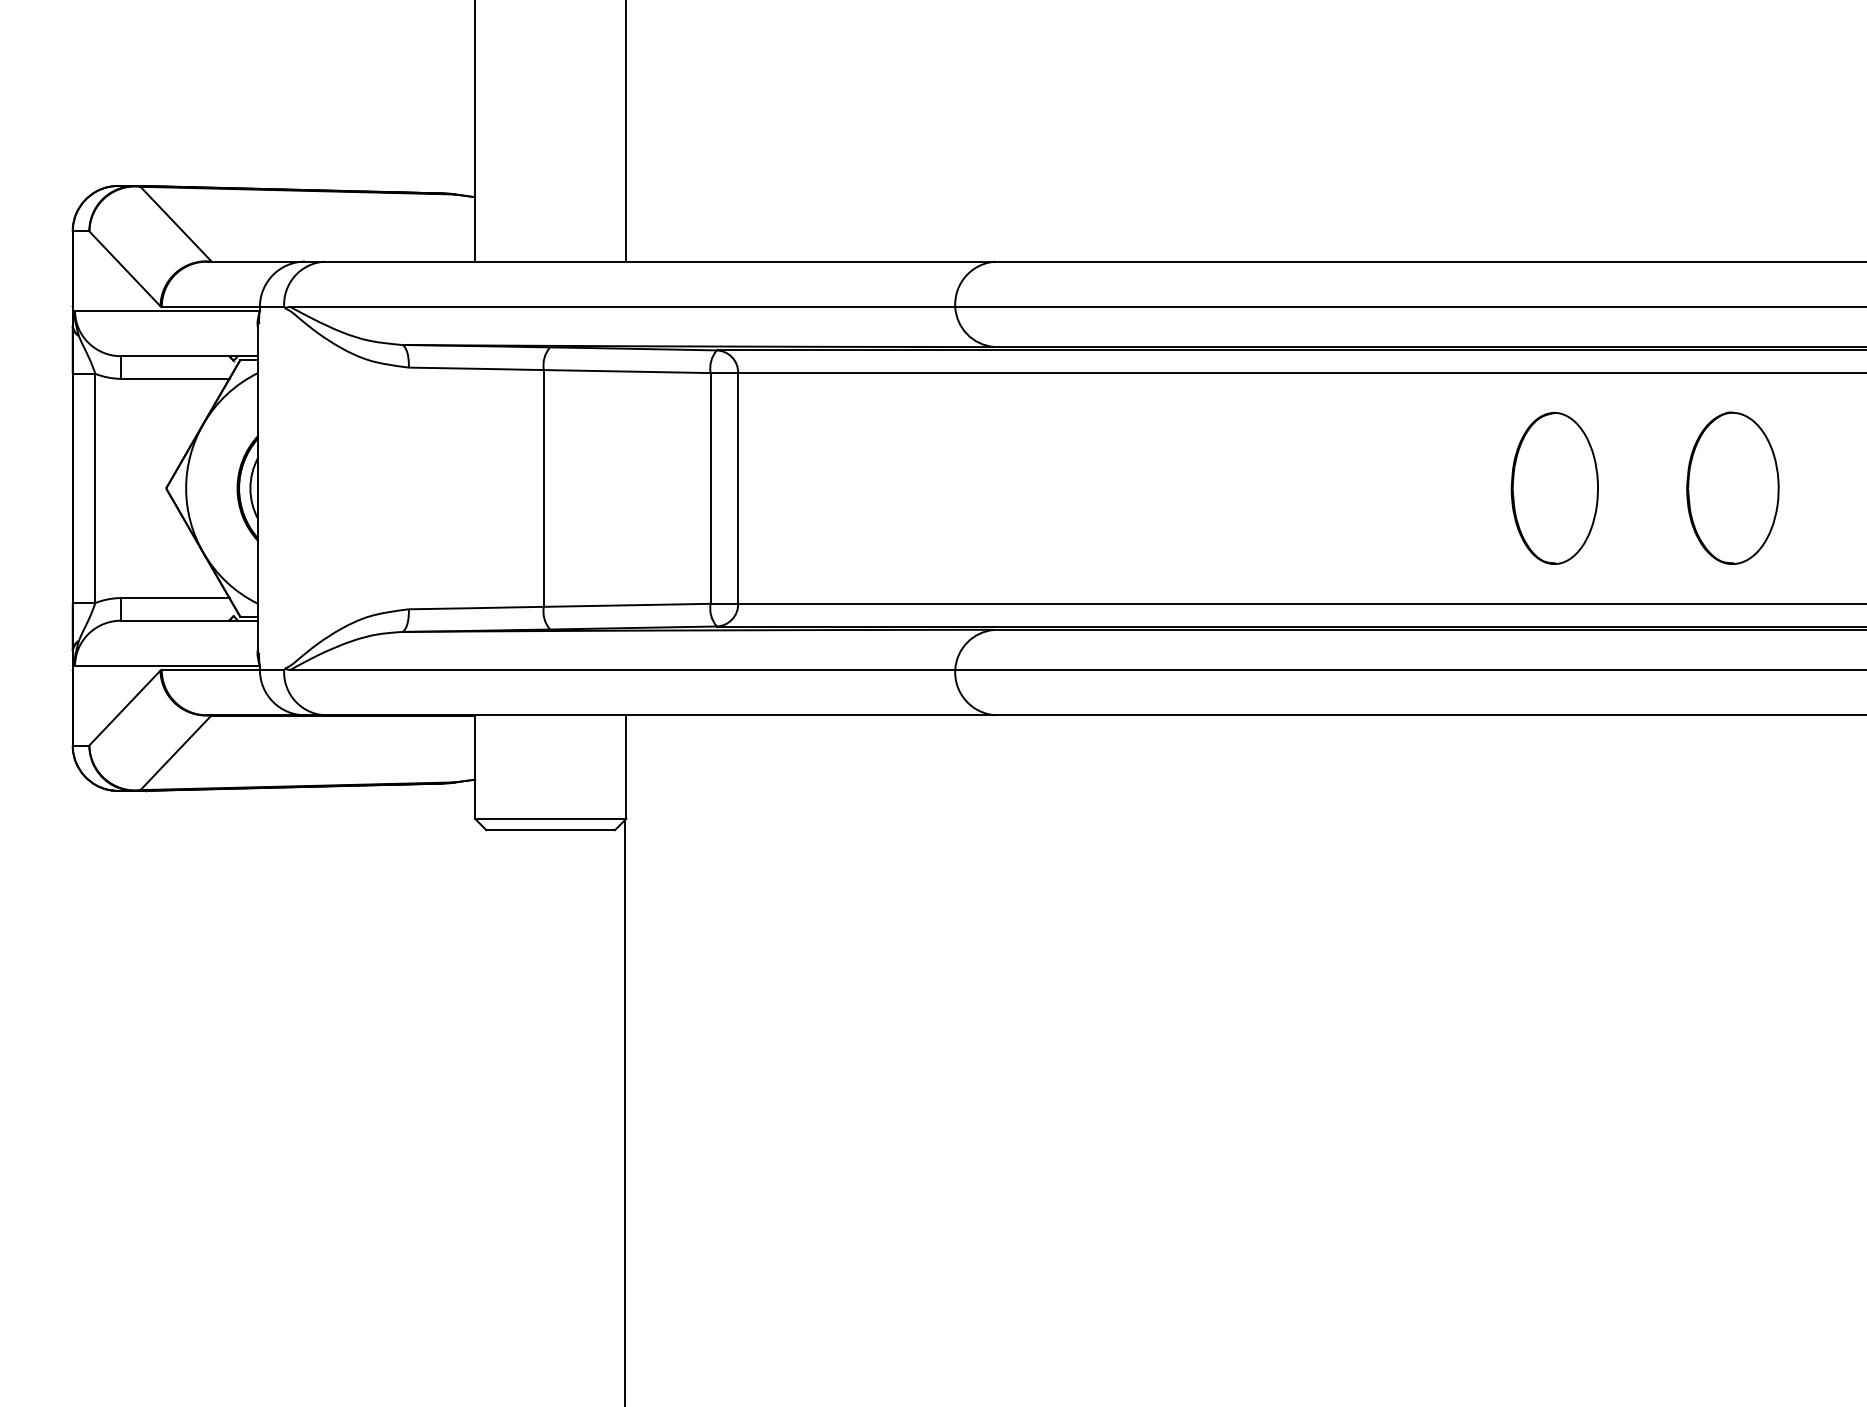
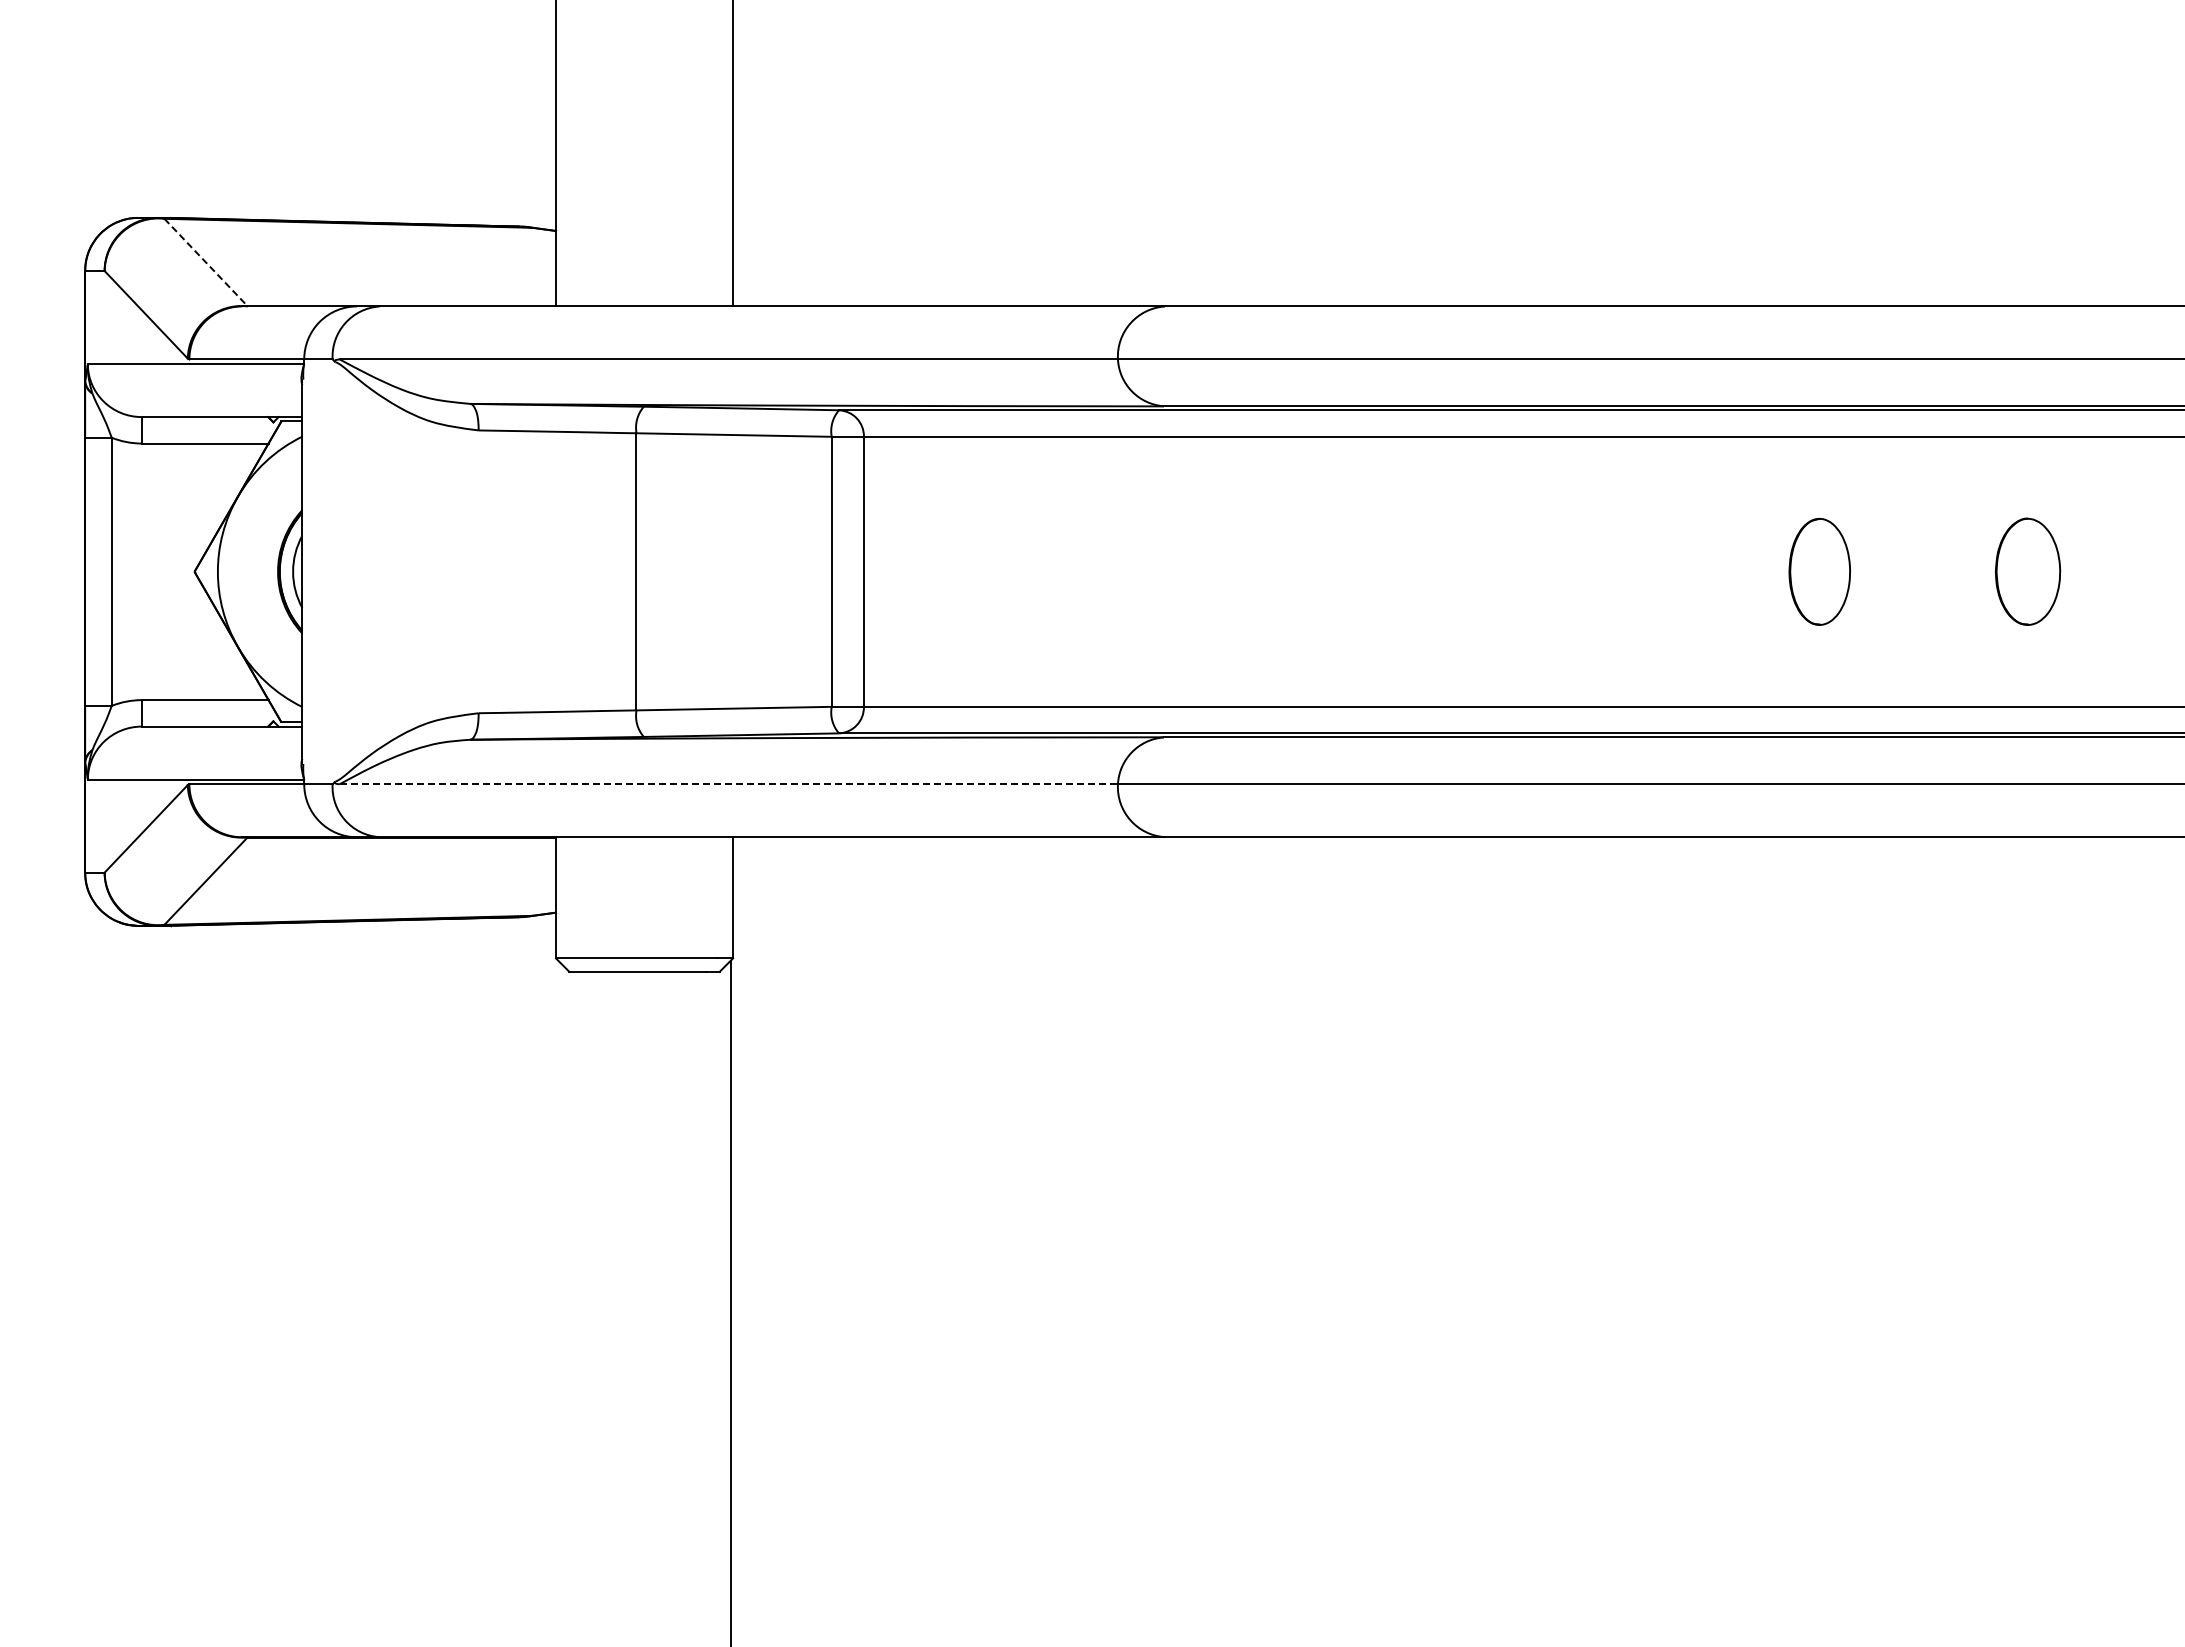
line: (176, 224) -> (206, 262), solid -> dashed
part: (1554, 488) -> (1819, 571), size x0.6
part: (1732, 488) -> (2027, 571), size x0.6
line: (623, 670) -> (729, 784), solid -> dashed

